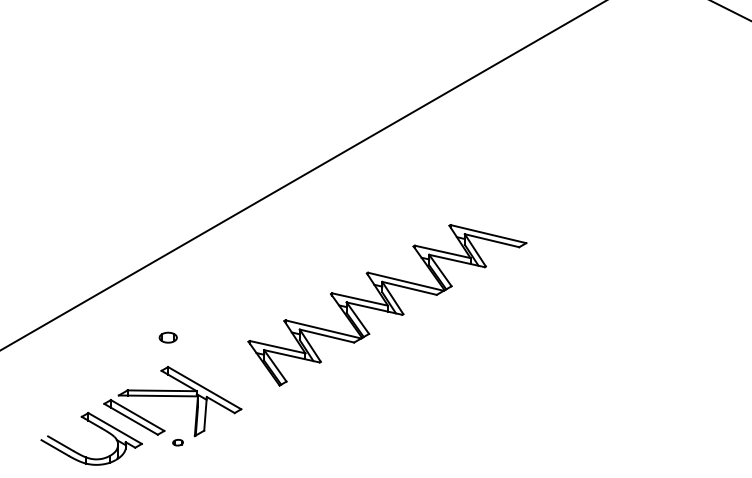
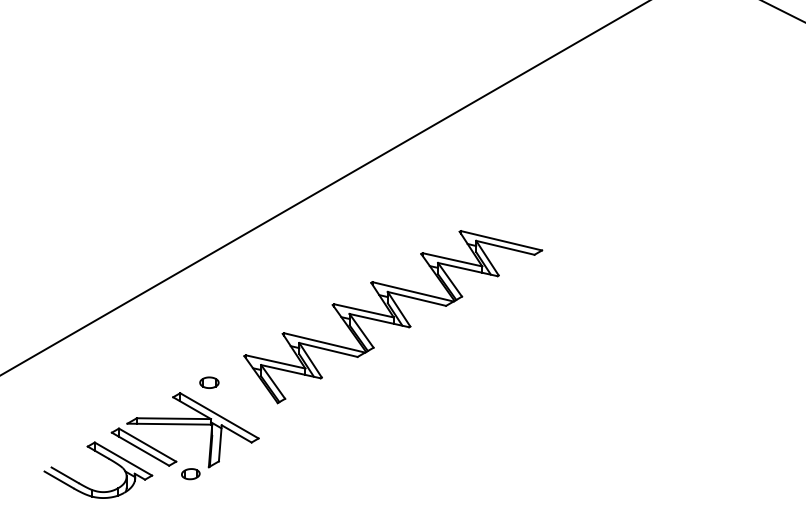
part: (387, 305) -> (393, 317), moved
part: (168, 337) -> (209, 382), moved
part: (177, 442) -> (190, 474), size x1.67

